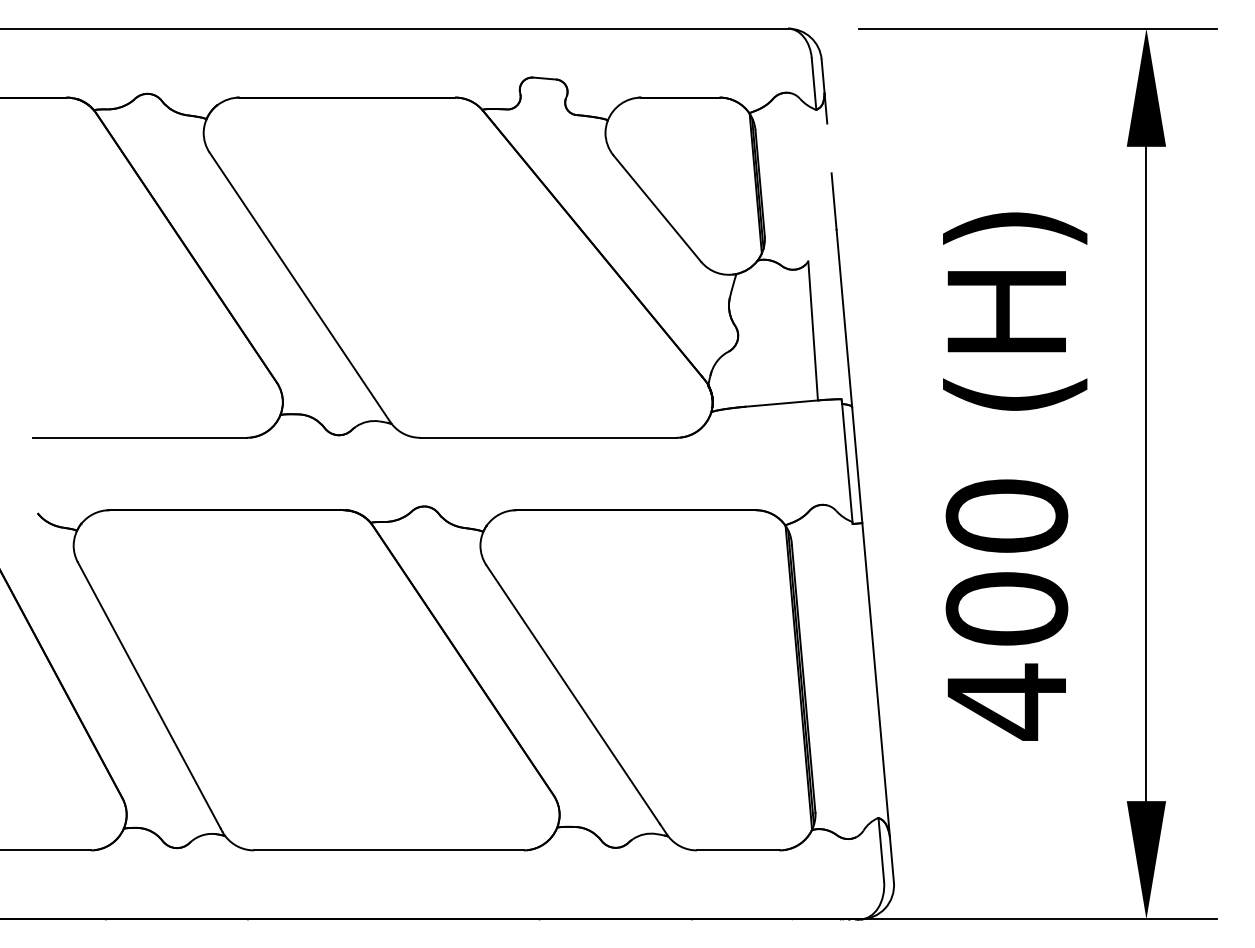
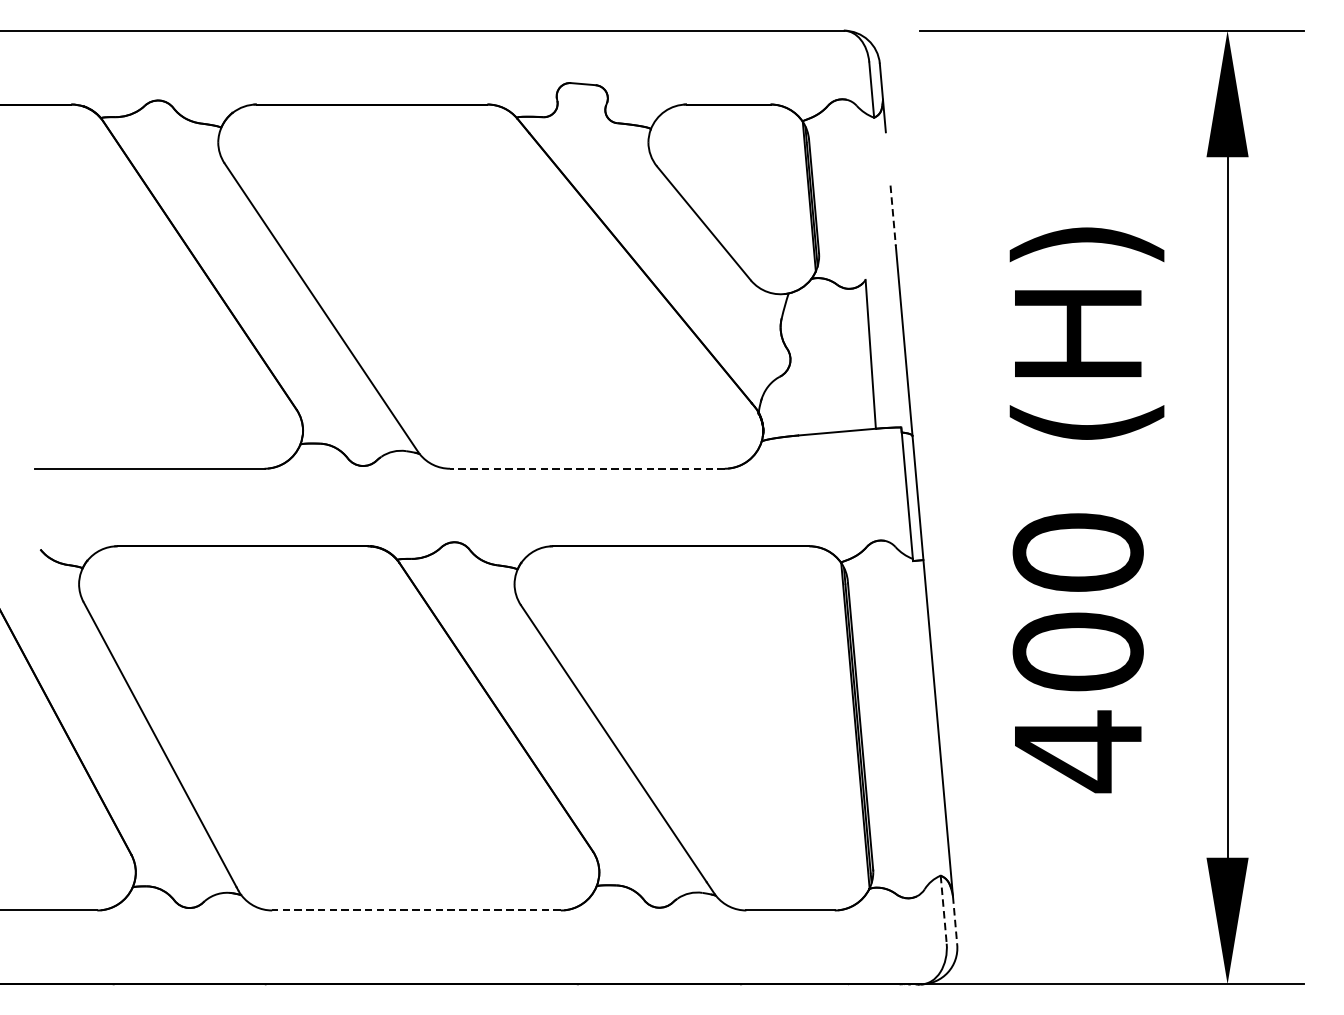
line: (834, 201) -> (893, 215), solid -> dashed
line: (548, 437) -> (587, 468), solid -> dashed
line: (881, 849) -> (943, 909), solid -> dashed
line: (388, 850) -> (416, 910), solid -> dashed
line: (891, 859) -> (954, 920), solid -> dashed

